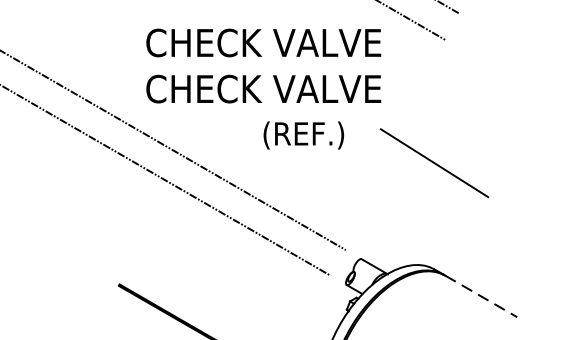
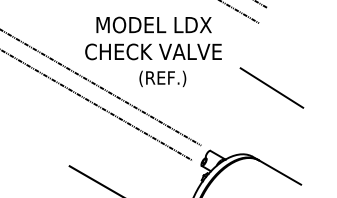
text: (263, 42) -> (153, 24), CHECK VALVE -> MODEL LDX
text: (303, 134) -> (162, 78), moved
line: (433, 162) -> (271, 87), moved
line: (481, 296) -> (280, 172), dashed -> solid

